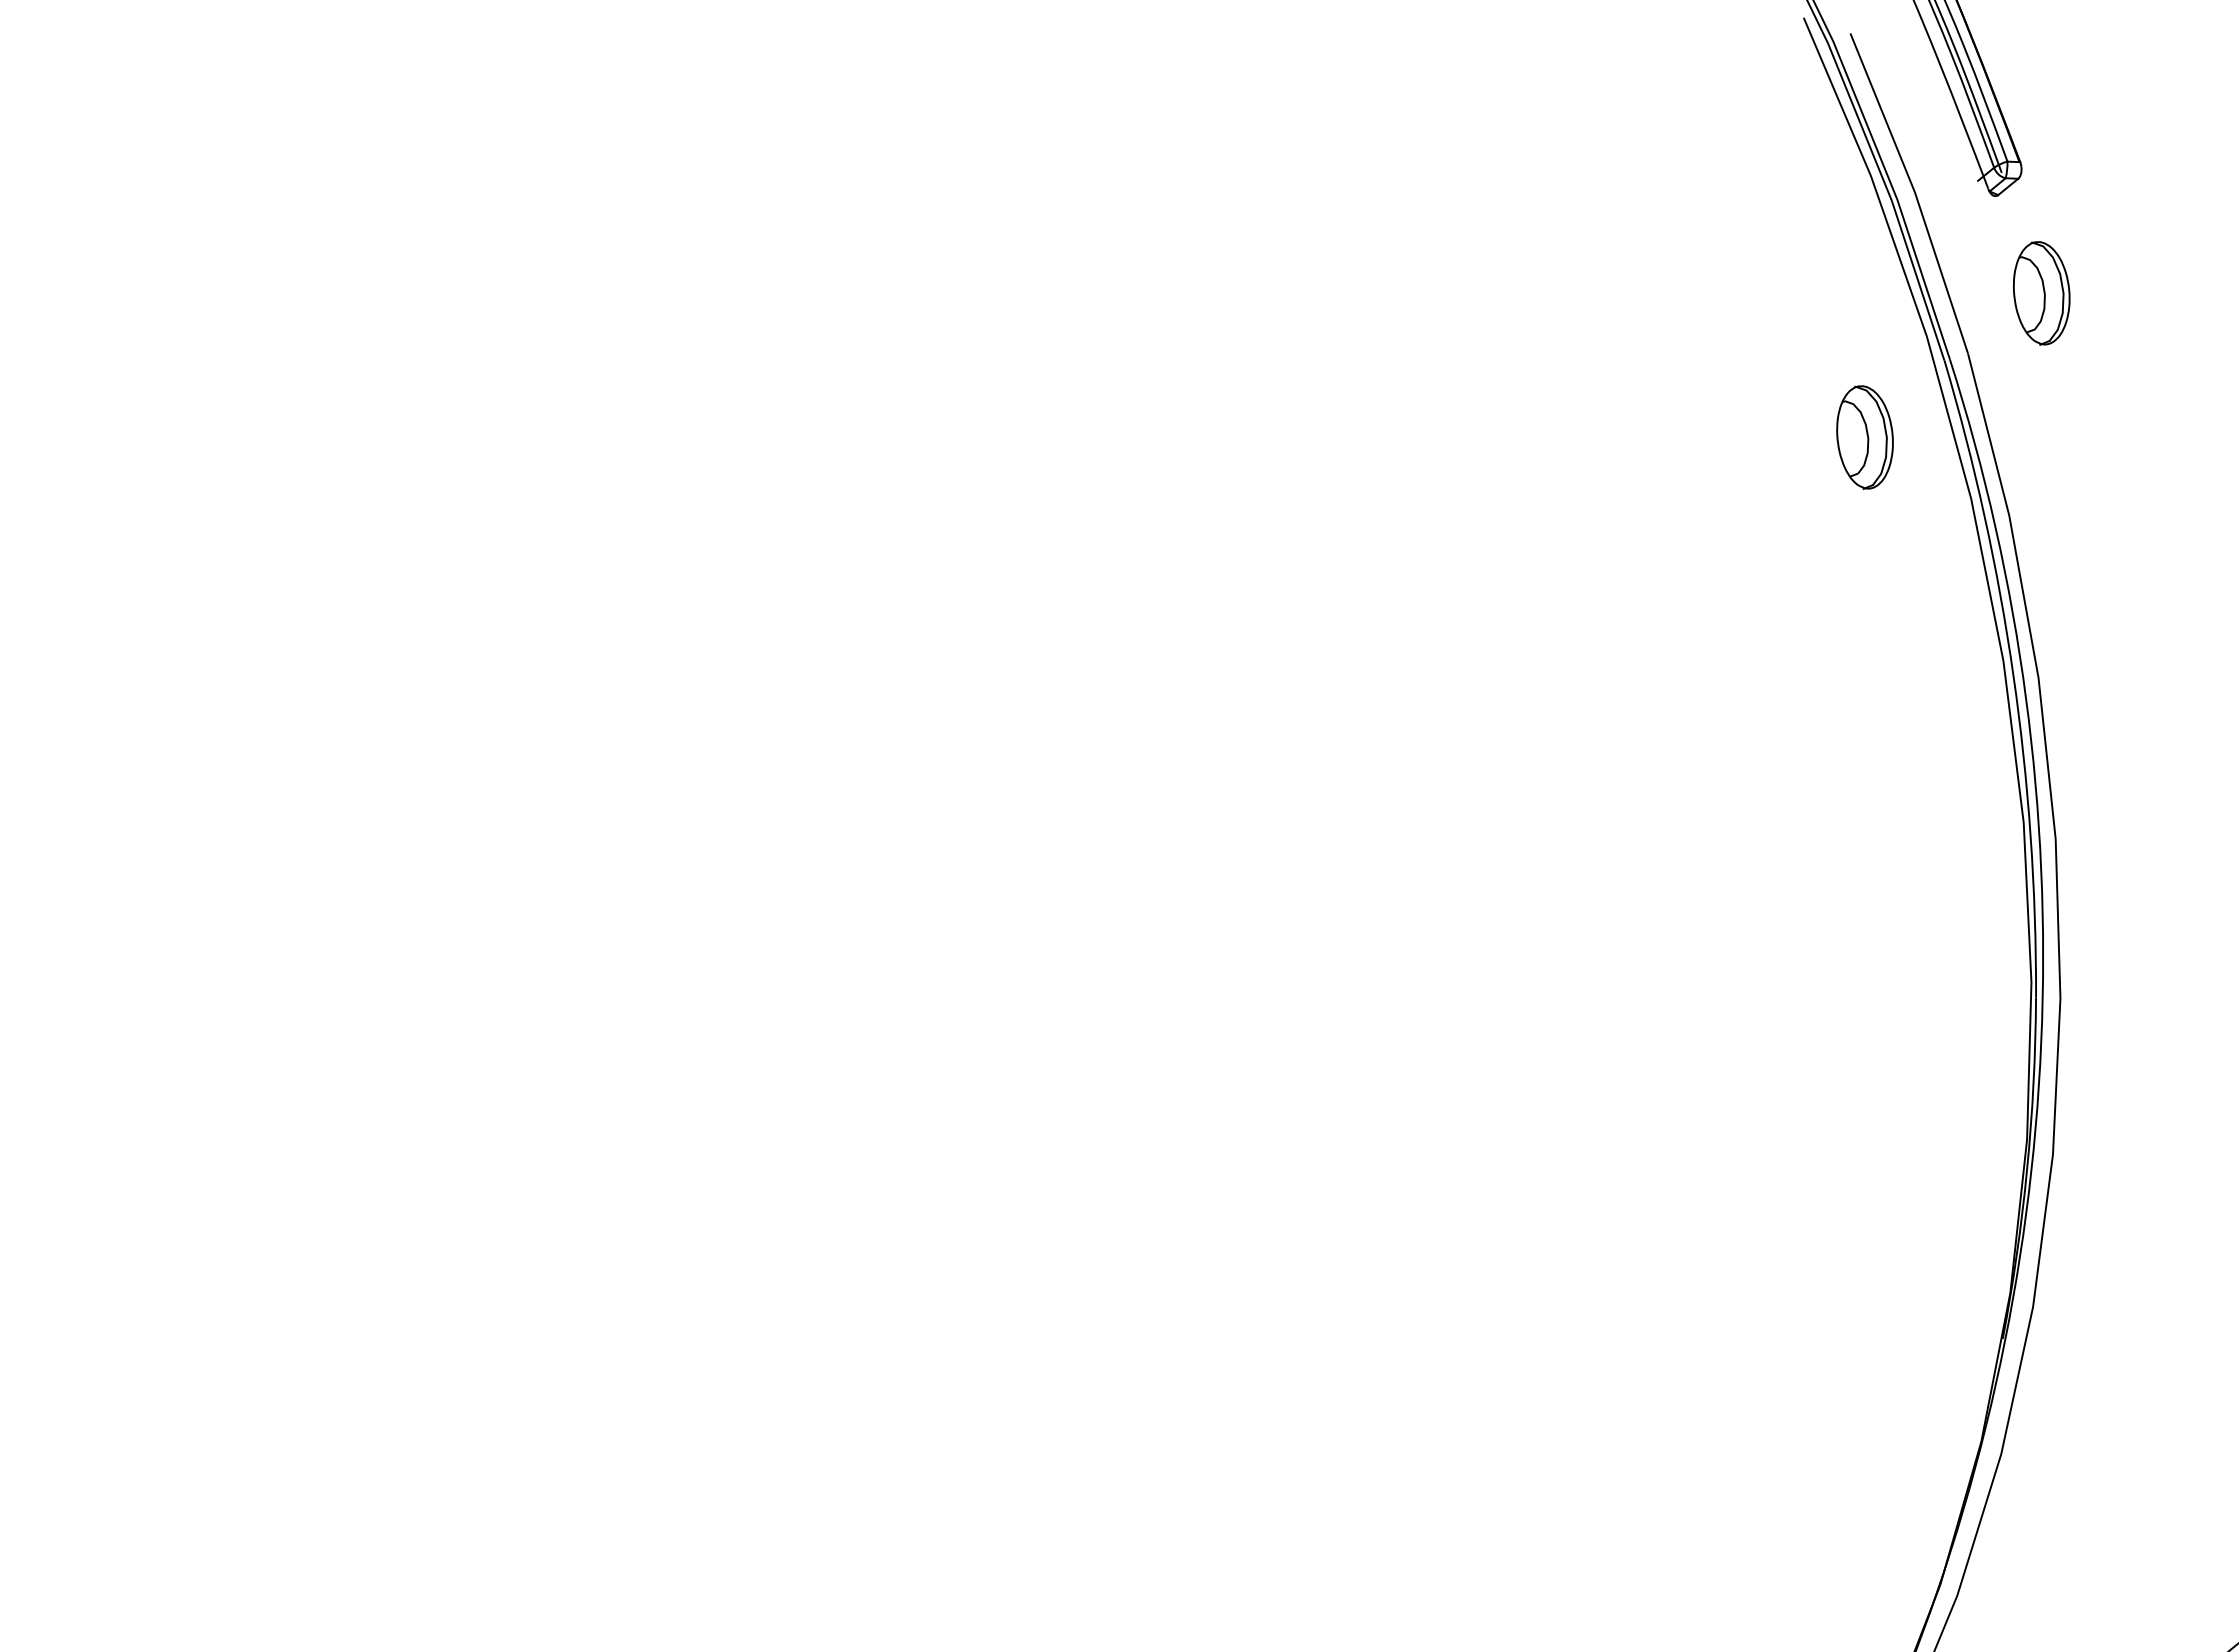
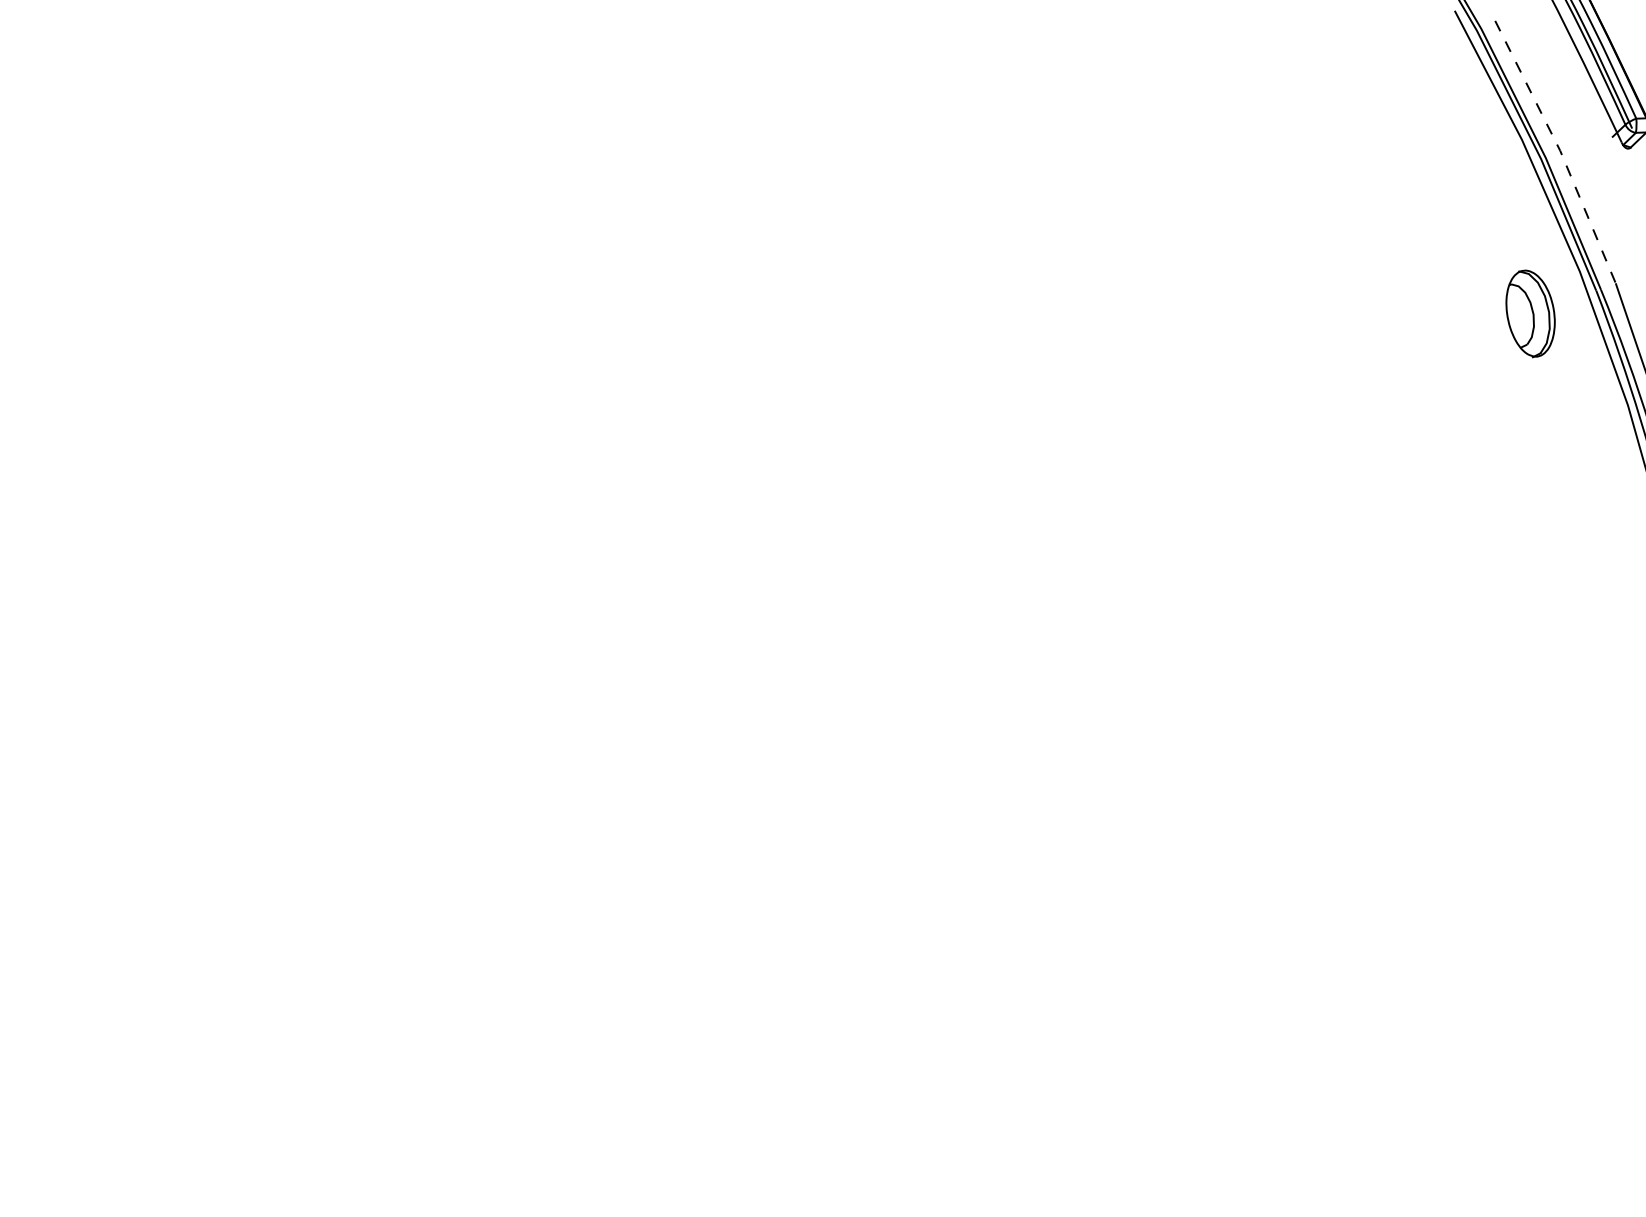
line: (1914, 192) -> (1559, 150), solid -> dashed
part: (1864, 437) -> (1530, 313), moved

